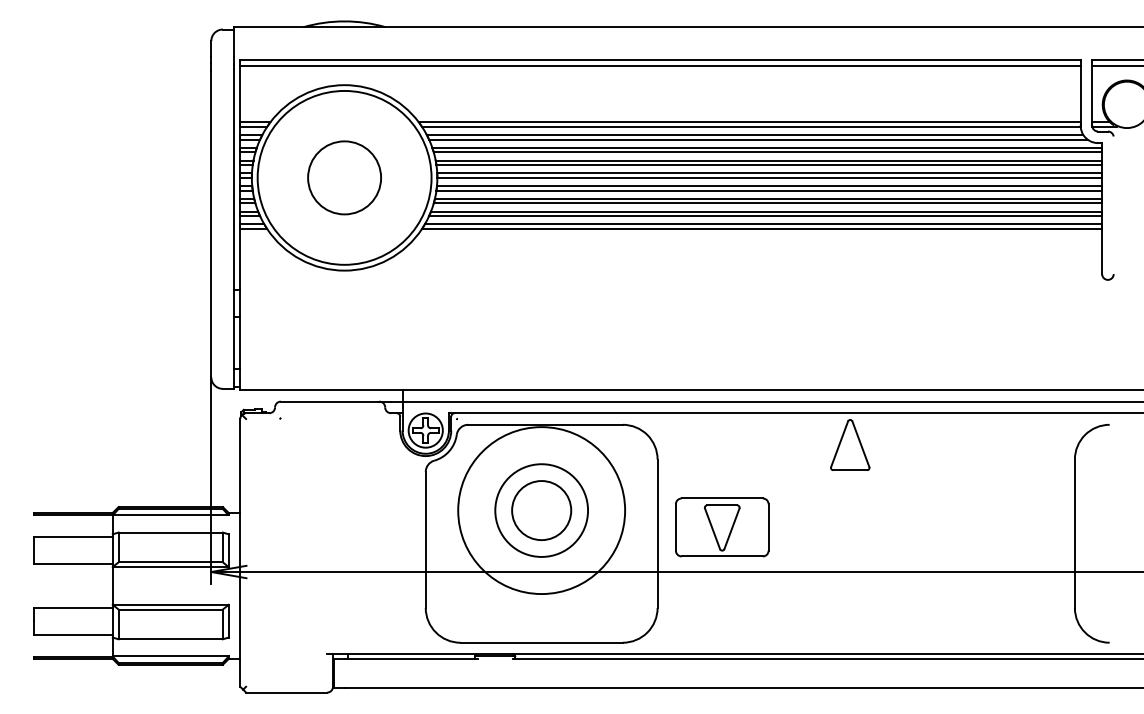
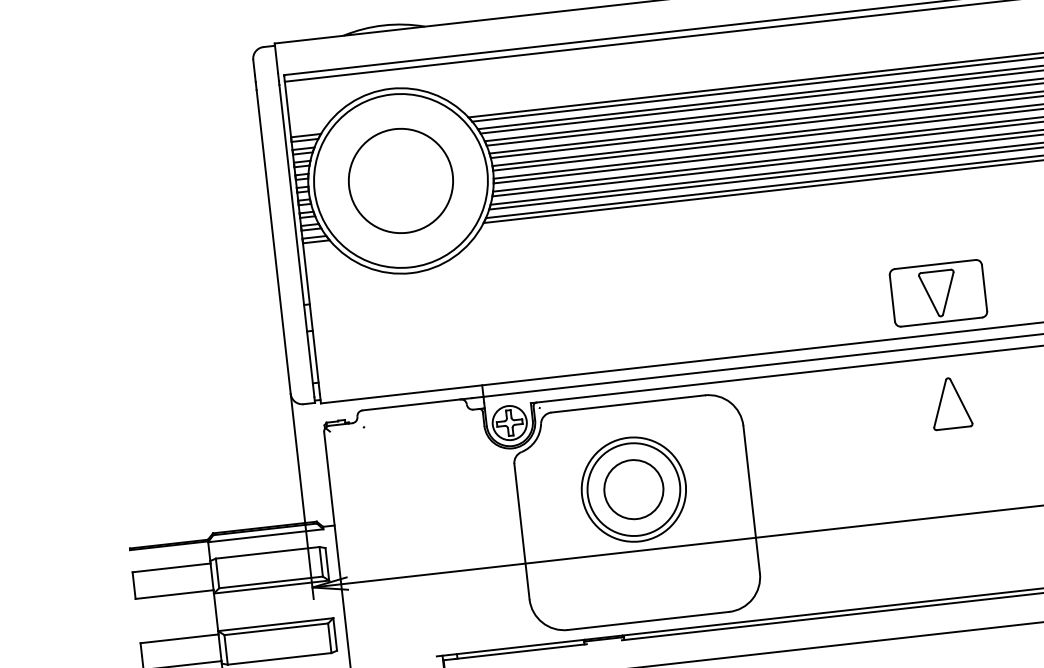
circle: (344, 177) -> (400, 180), size x1.43
part: (850, 444) -> (951, 402), moved
circle: (541, 510) -> (633, 489), size x0.62
part: (722, 527) -> (938, 293), moved

